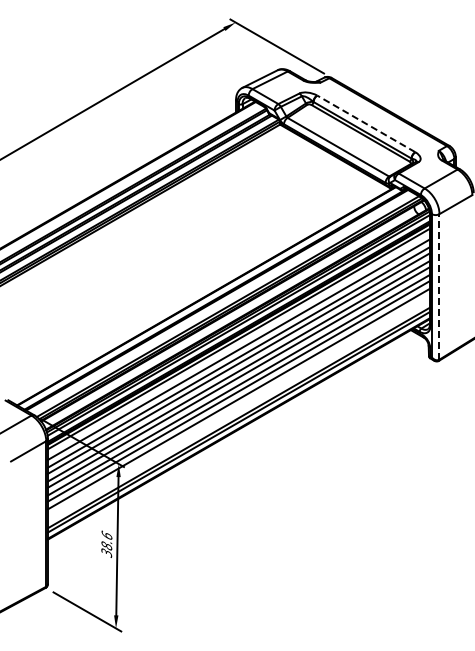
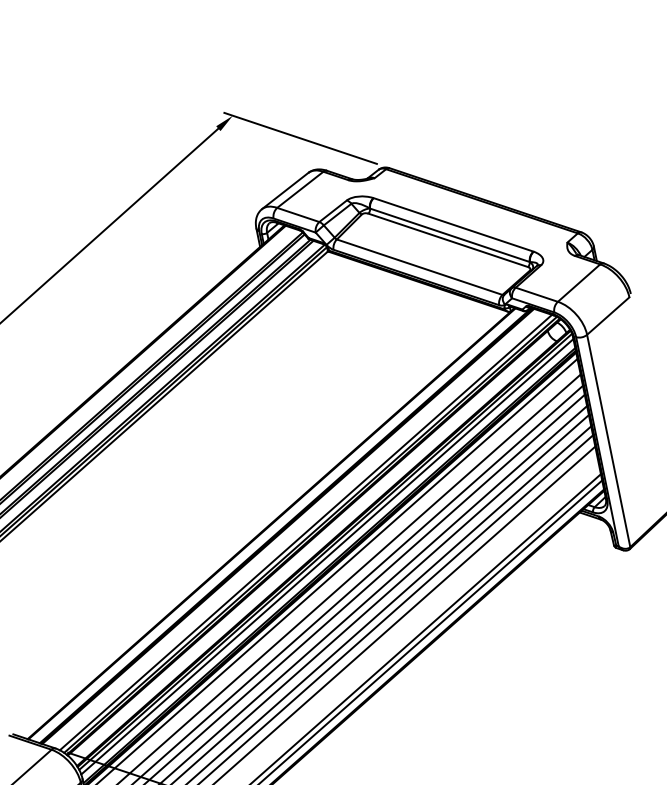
line: (366, 123) -> (453, 224), dashed -> solid
line: (439, 286) -> (608, 440), dashed -> solid

